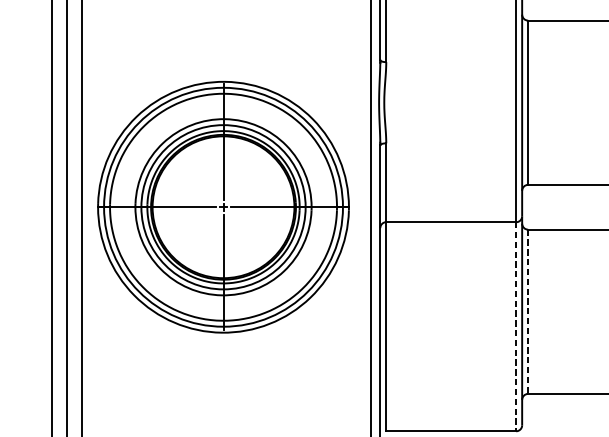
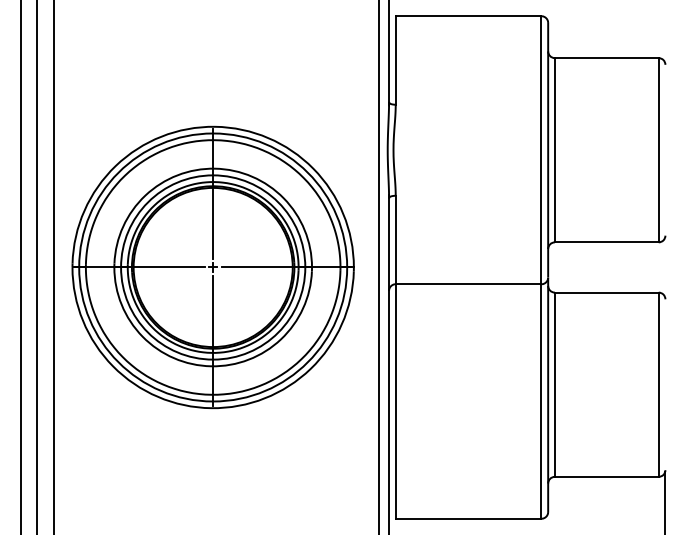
line: (527, 312) -> (554, 385), dashed -> solid
line: (516, 326) -> (541, 401), dashed -> solid

